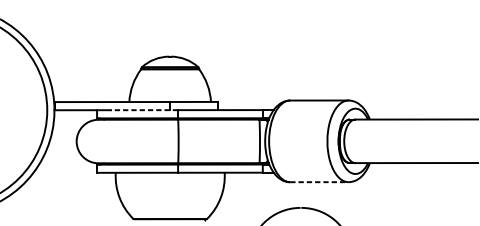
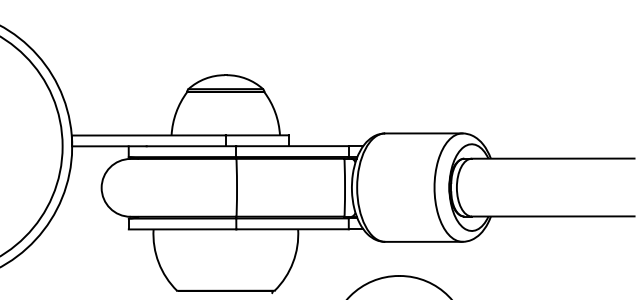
line: (144, 110) -> (191, 146), dashed -> solid
line: (319, 181) -> (423, 241), dashed -> solid

